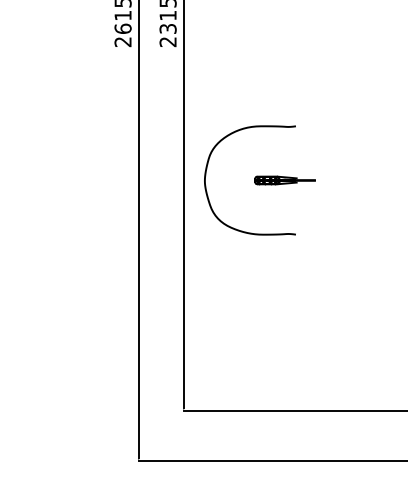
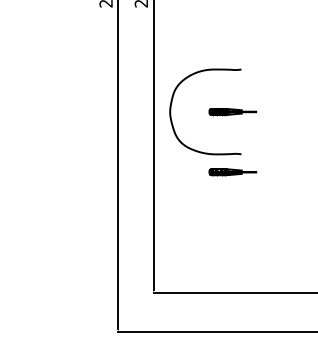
part: (284, 257) -> (232, 172), added

